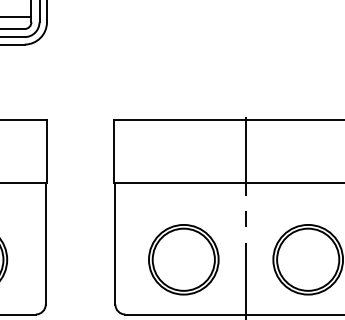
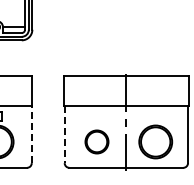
line: (45, 243) -> (31, 134), solid -> dashed
line: (115, 243) -> (64, 134), solid -> dashed
part: (182, 258) -> (96, 141), size x0.7

